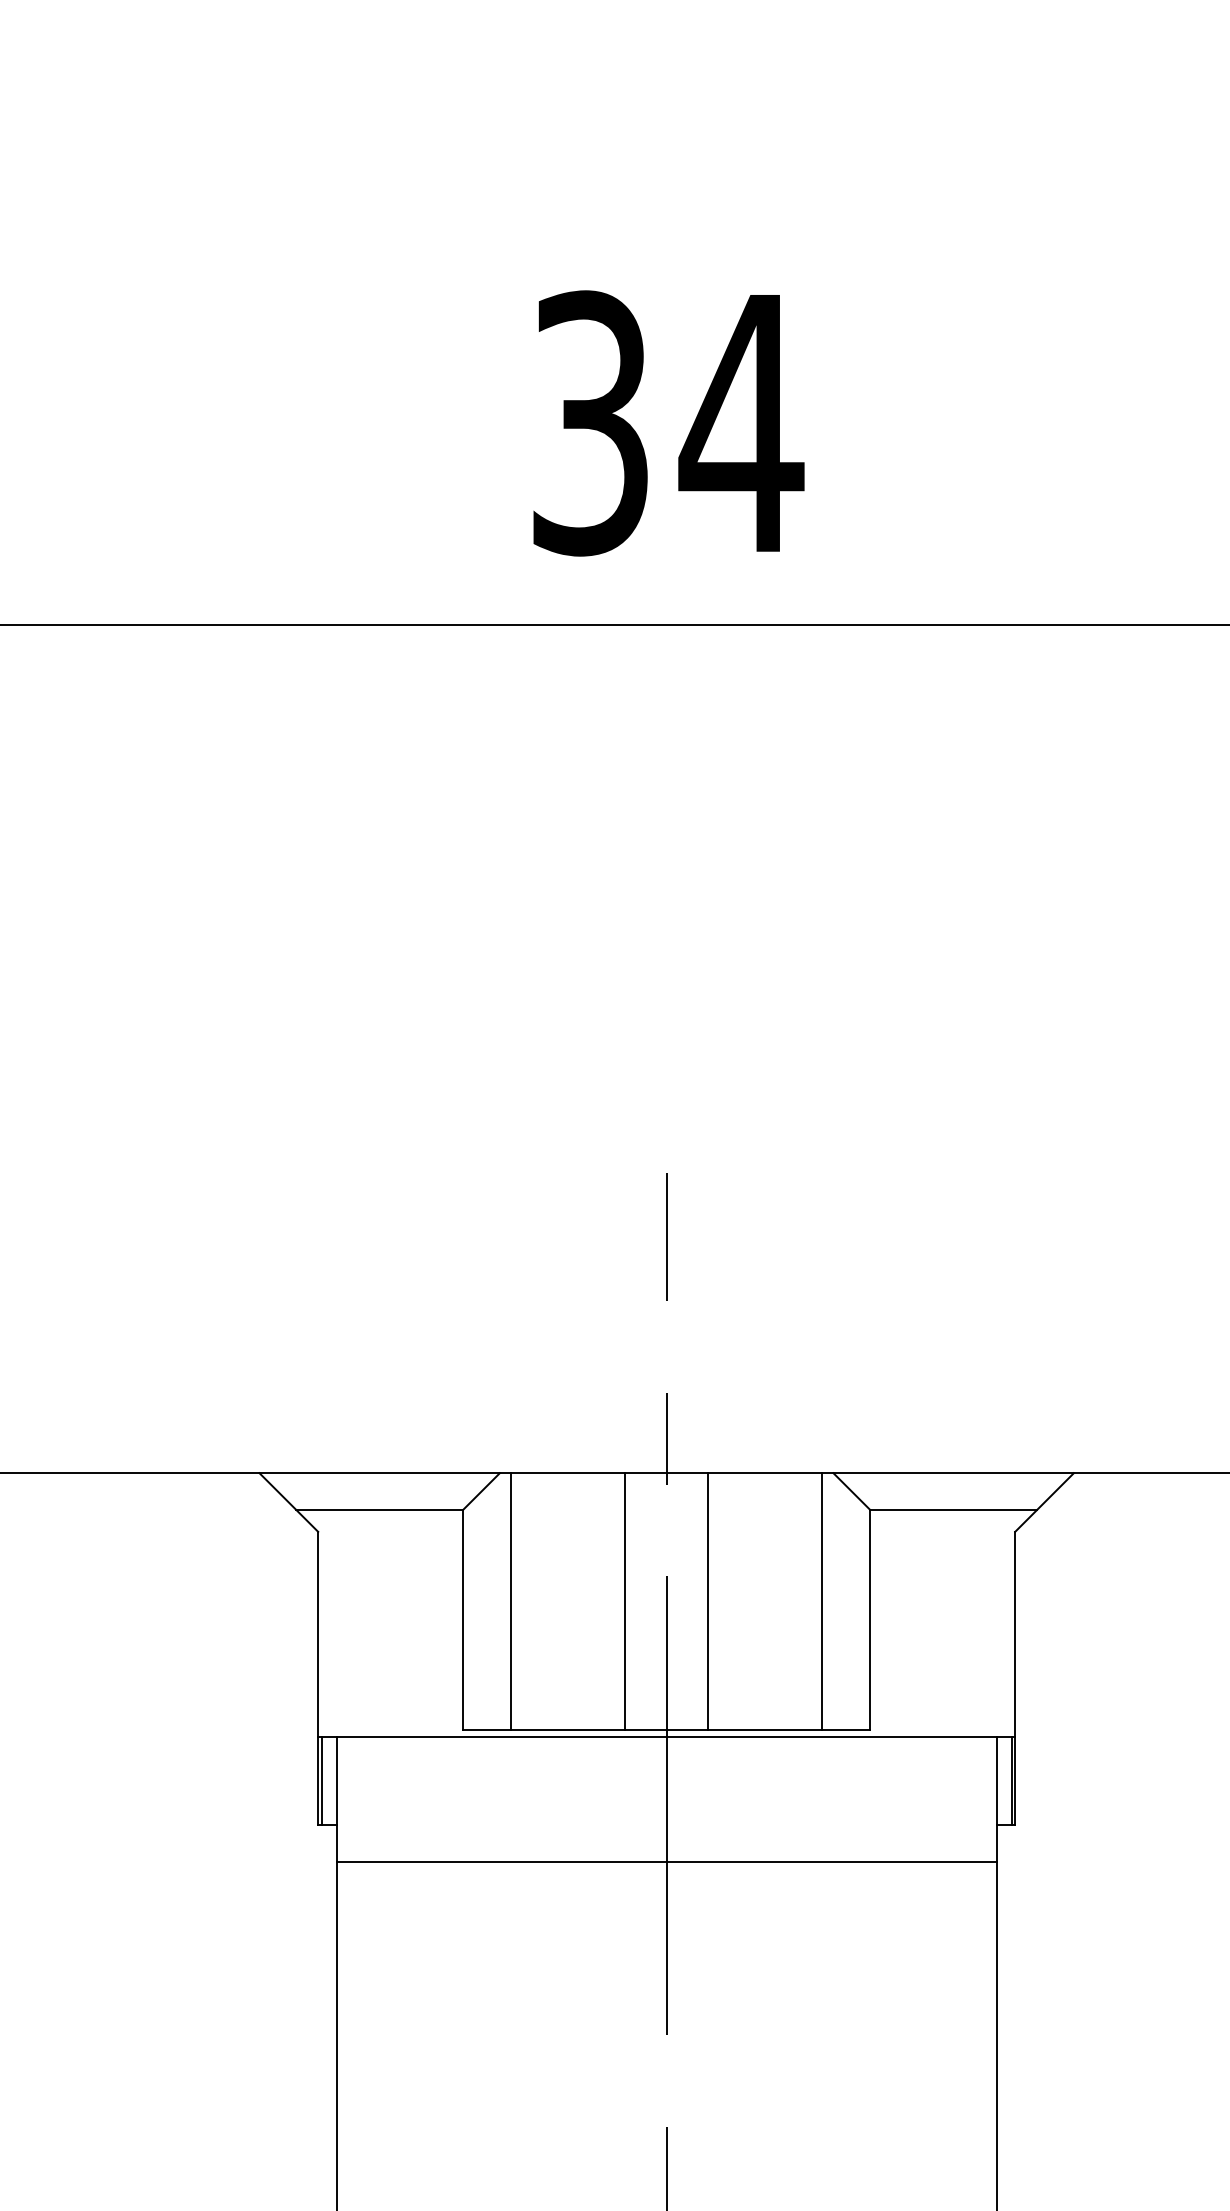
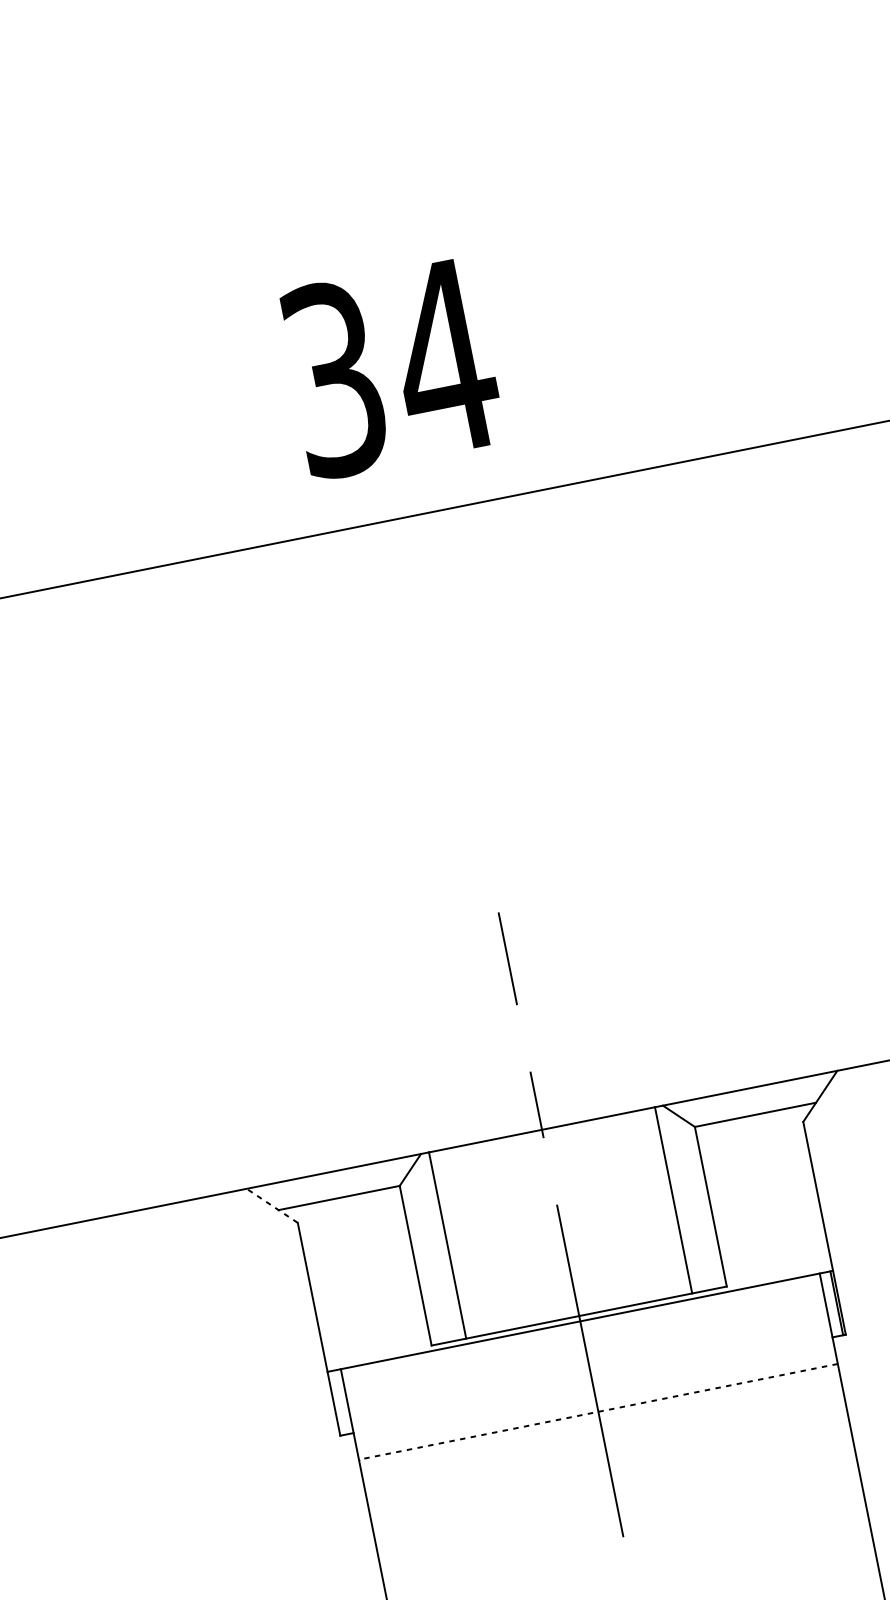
line: (288, 1502) -> (271, 1205), solid -> dashed
line: (625, 1601) -> (530, 1228), removed
line: (708, 1601) -> (590, 1216), removed
line: (321, 1781) -> (336, 1403), removed
line: (666, 1862) -> (598, 1412), solid -> dashed

